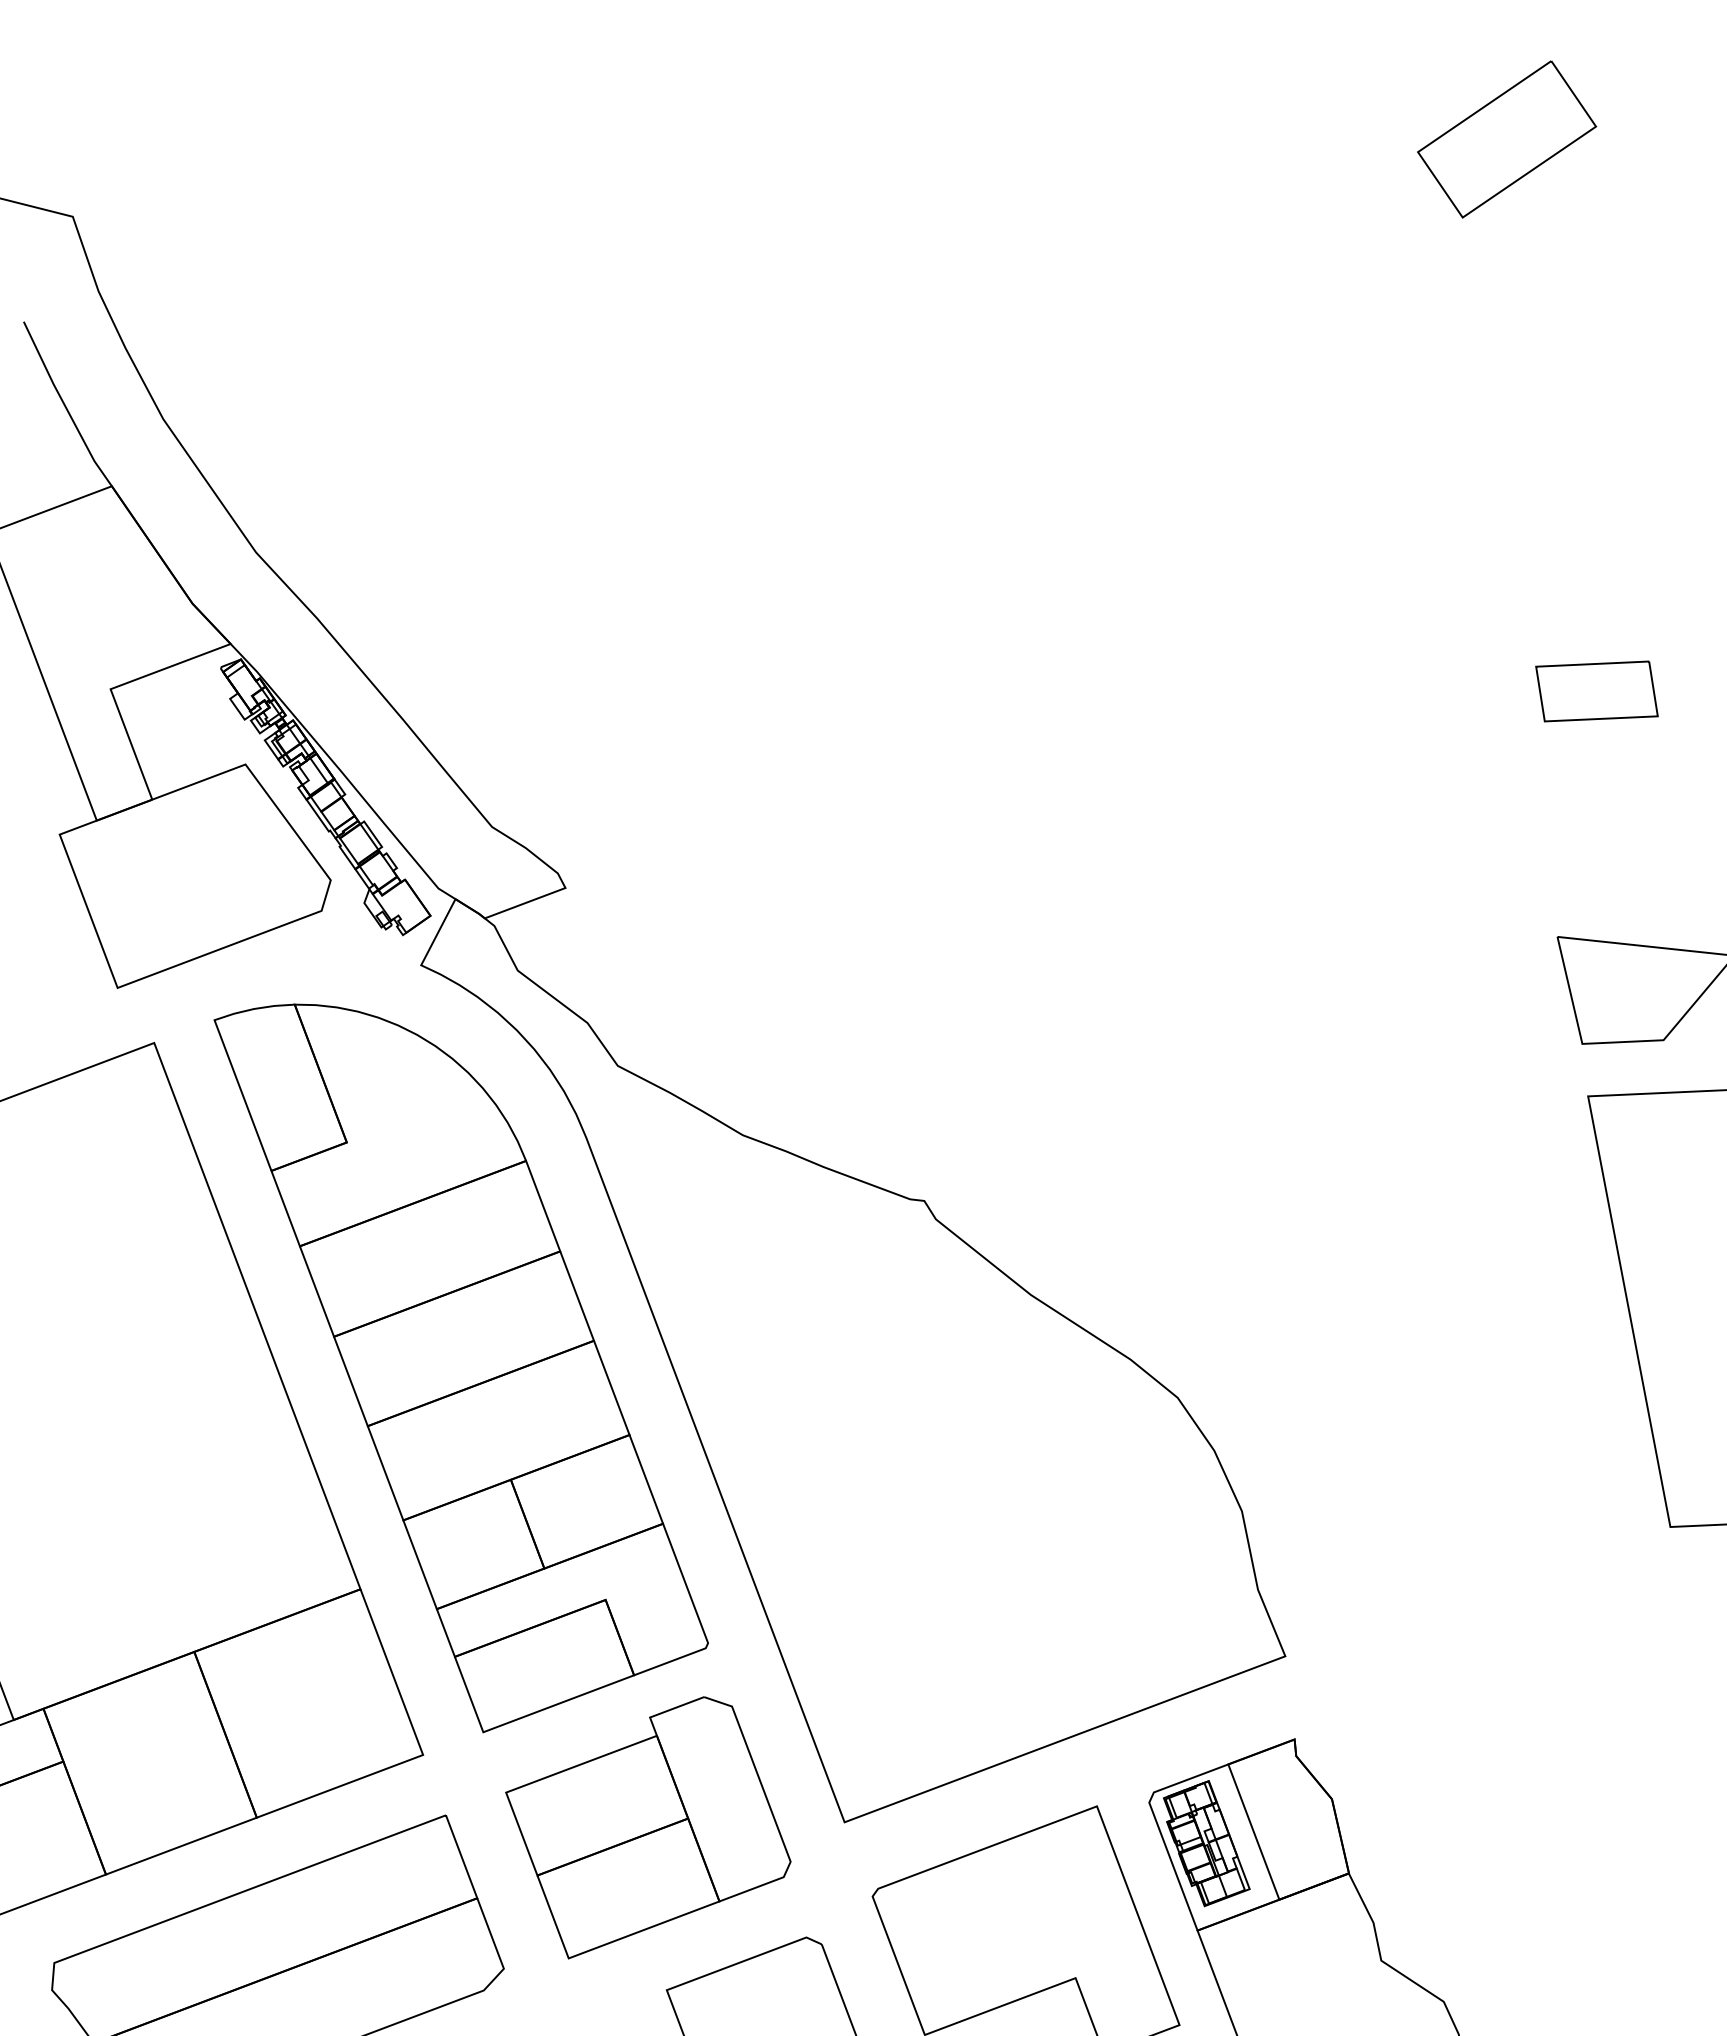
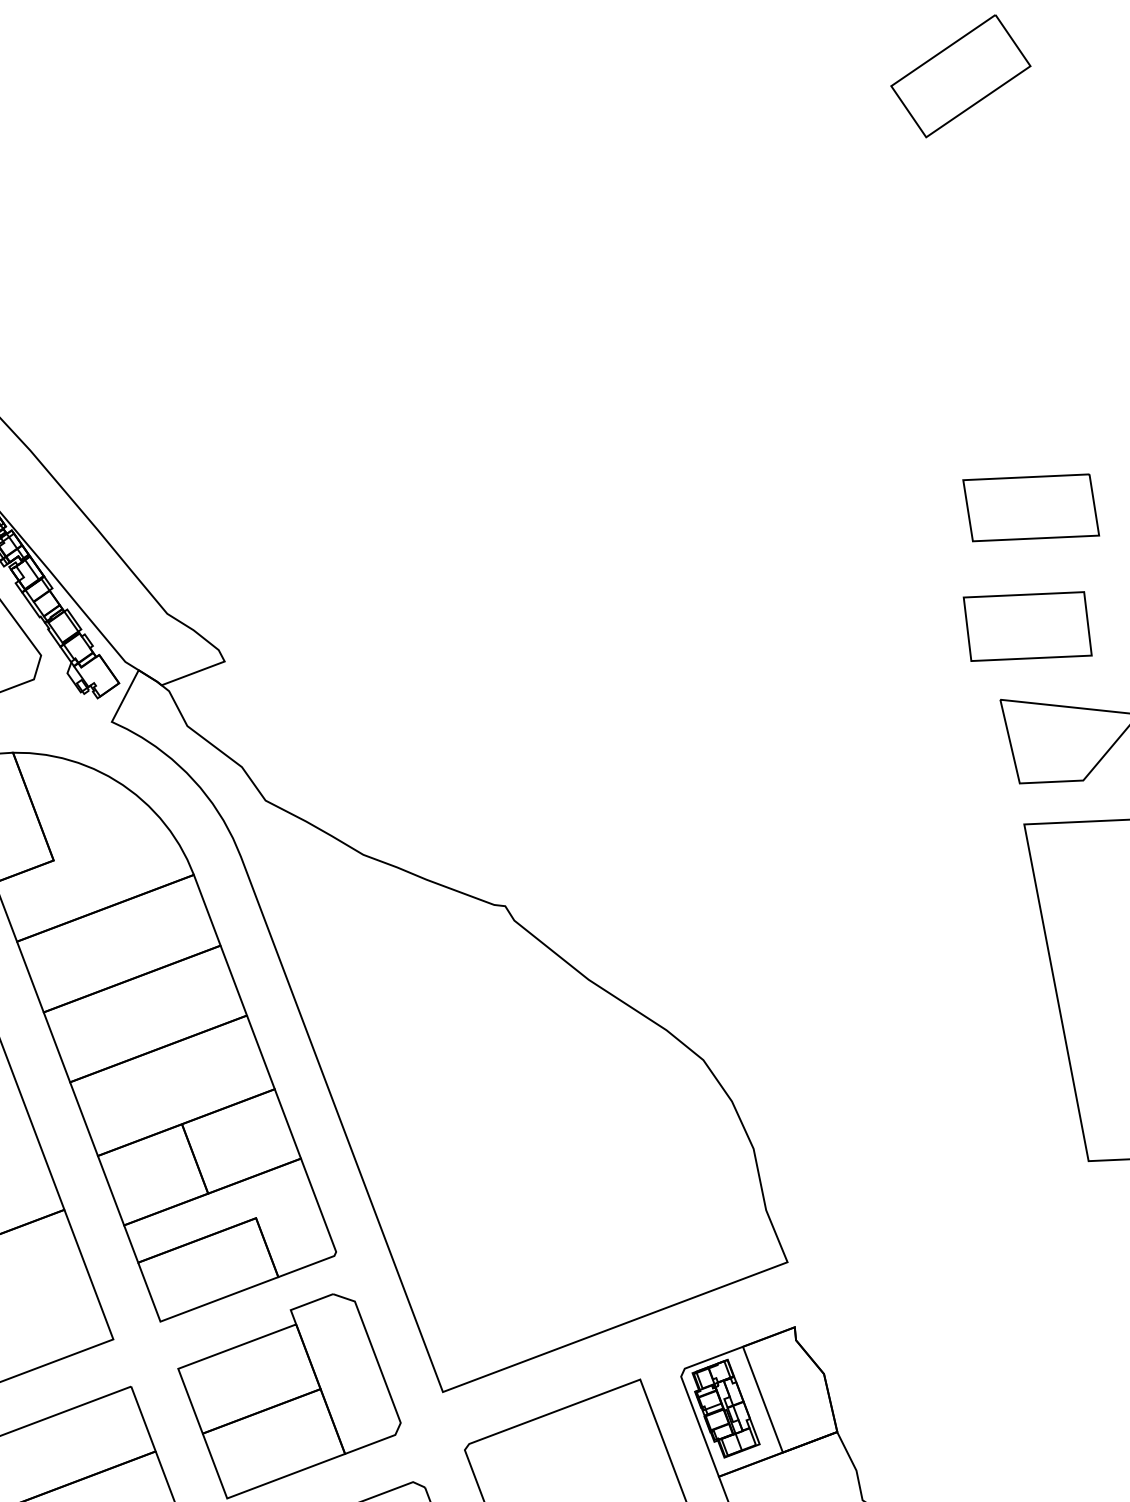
part: (1596, 691) -> (1030, 507), size x1.43
part: (1592, 843) -> (1027, 626), added

